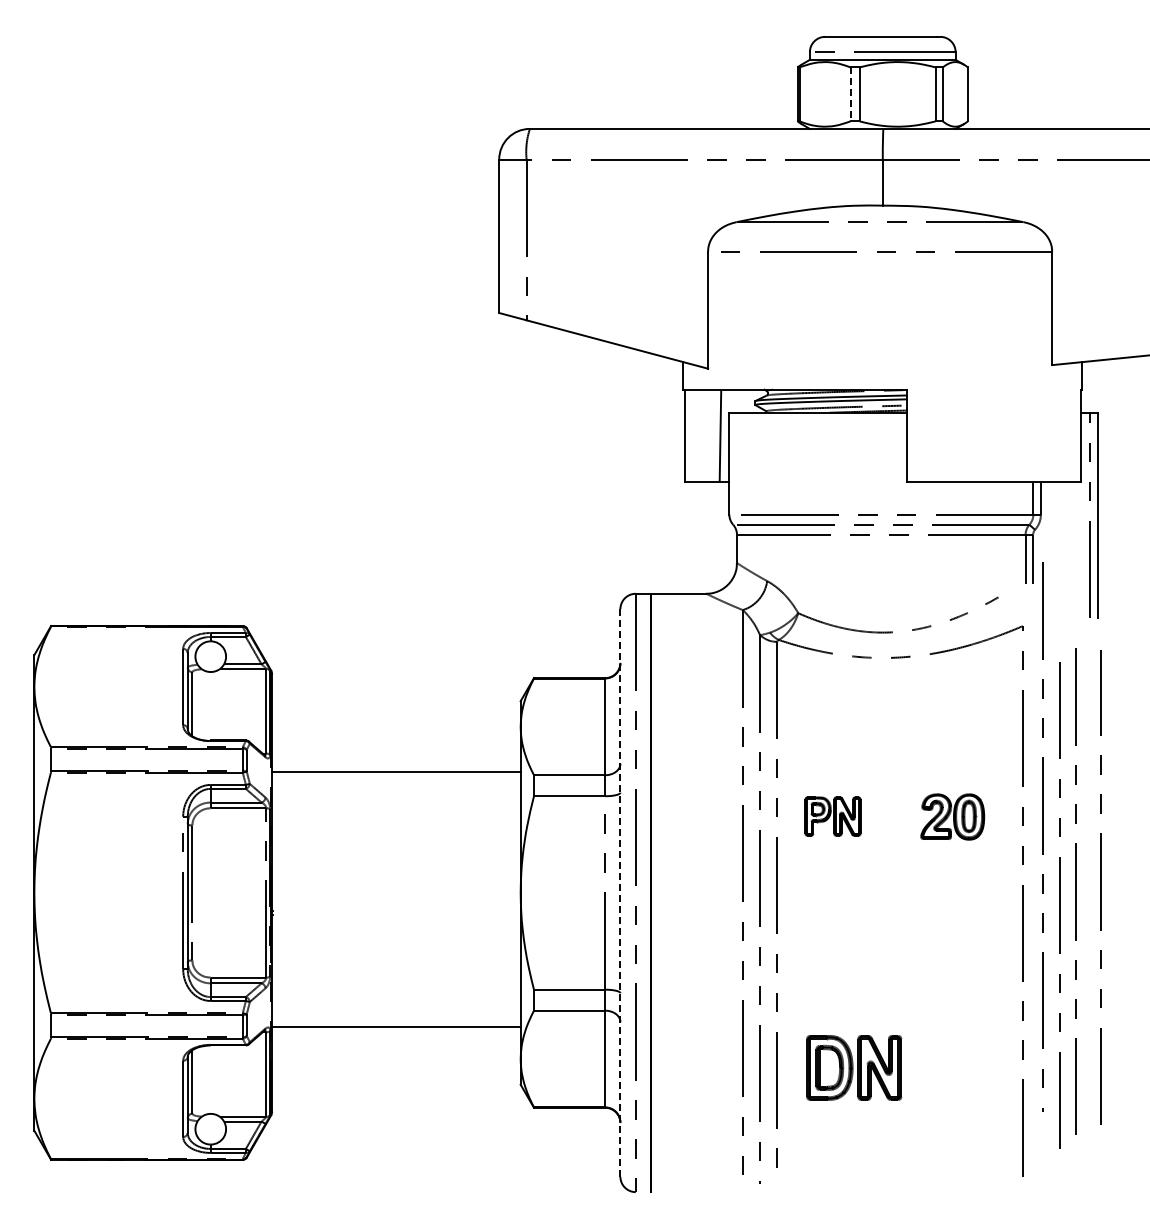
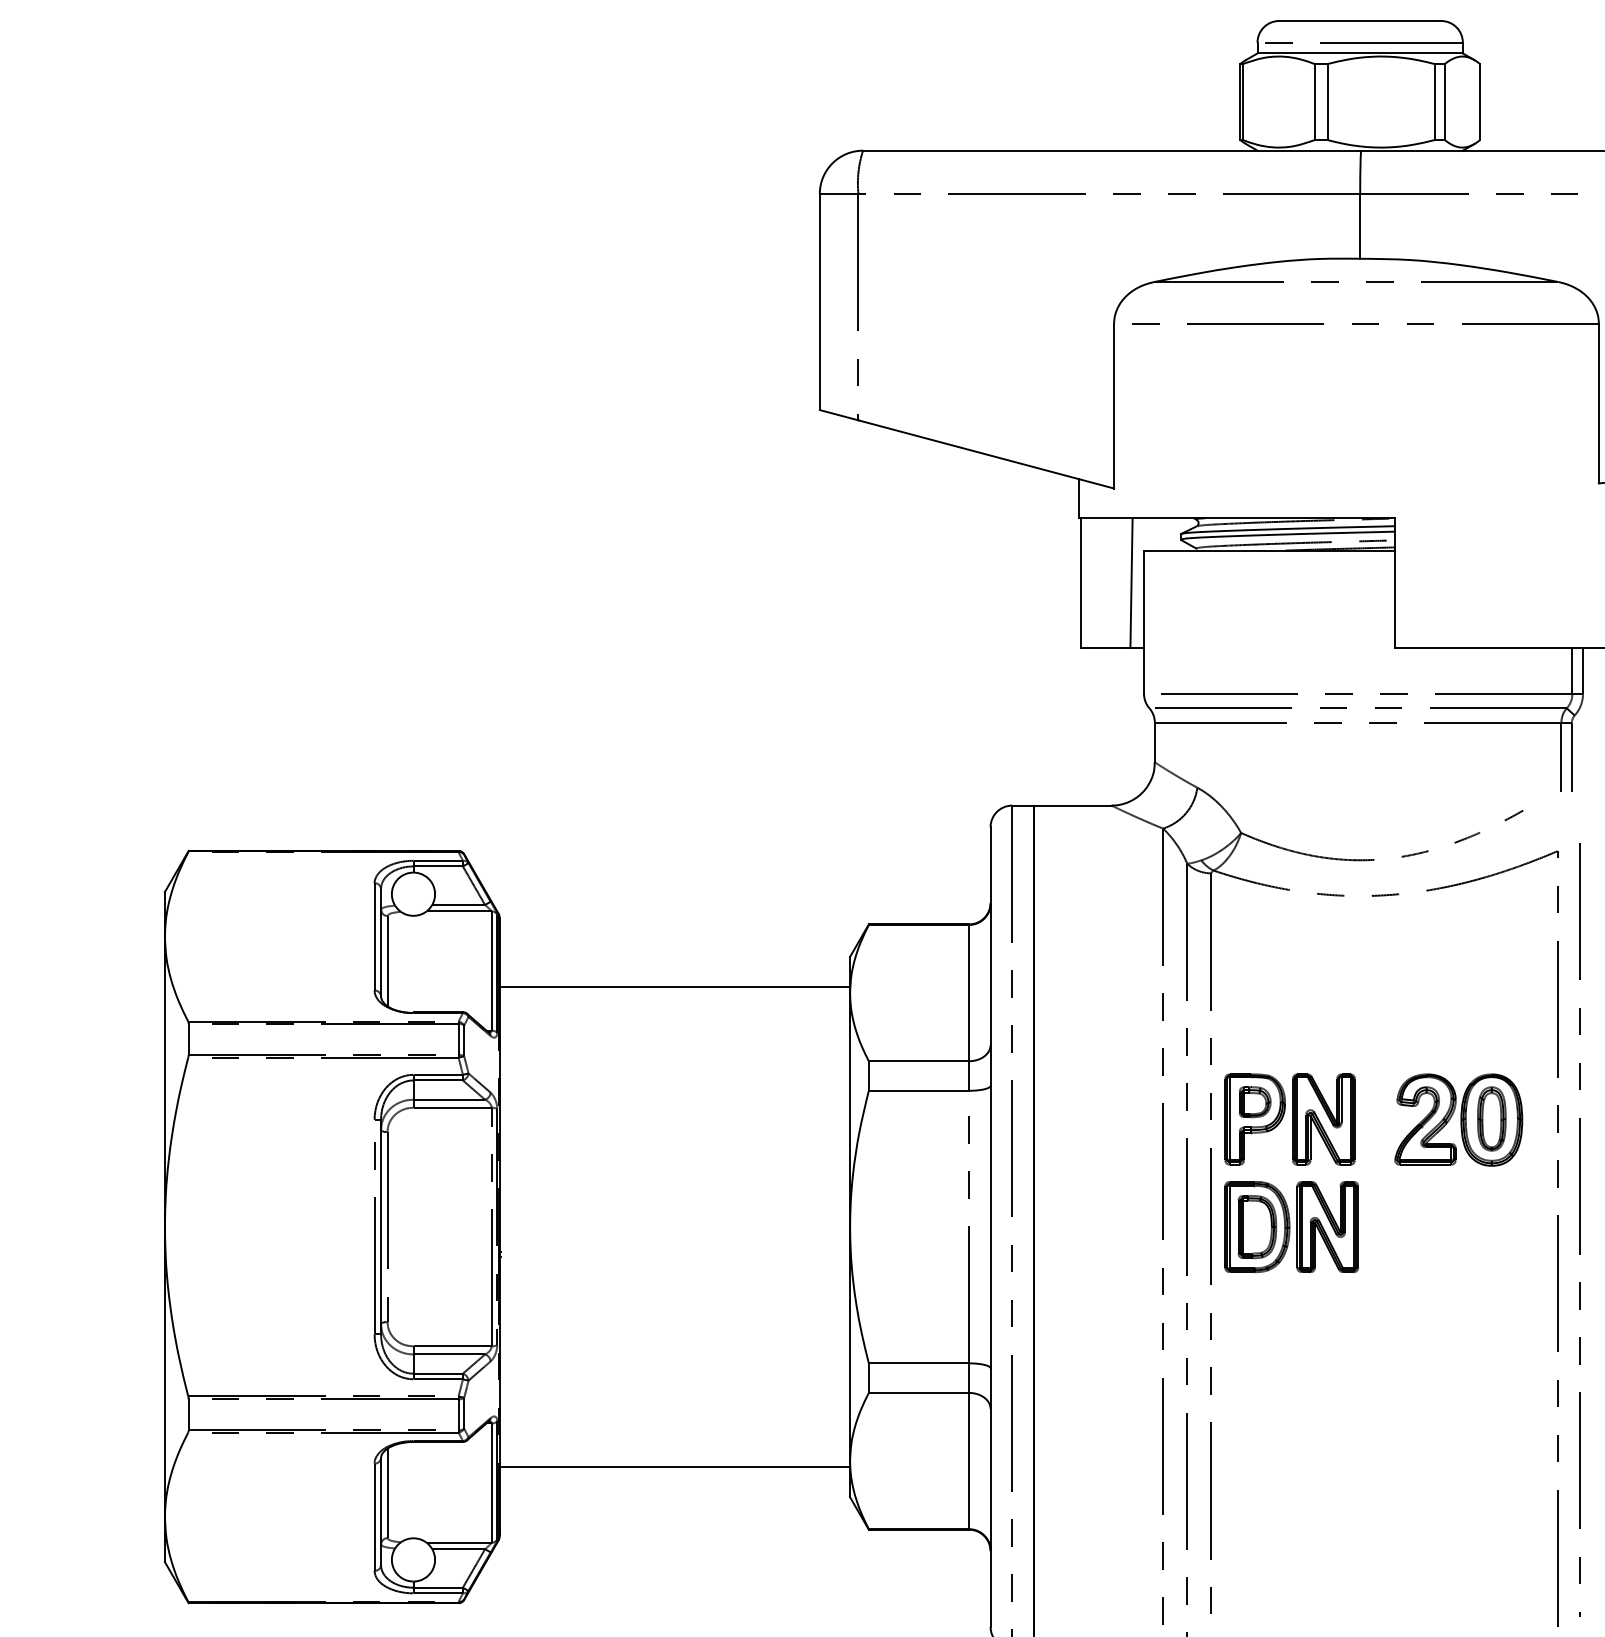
line: (850, 94) -> (1314, 102), dashed -> solid
line: (396, 771) -> (675, 986), moved
part: (832, 816) -> (1289, 1119), size x1.67
part: (952, 816) -> (1458, 1119), size x1.43
line: (1042, 836) -> (1579, 1229), moved
line: (620, 892) -> (990, 1226), dashed -> solid
line: (396, 1027) -> (675, 1467), moved
part: (854, 1067) -> (1292, 1226), moved

